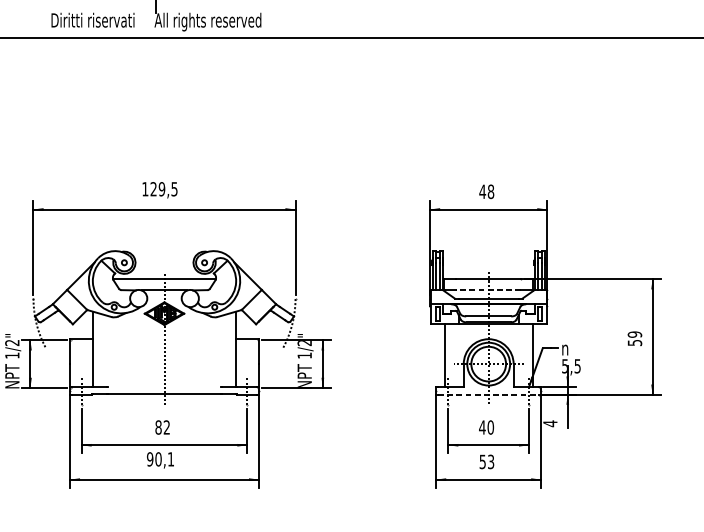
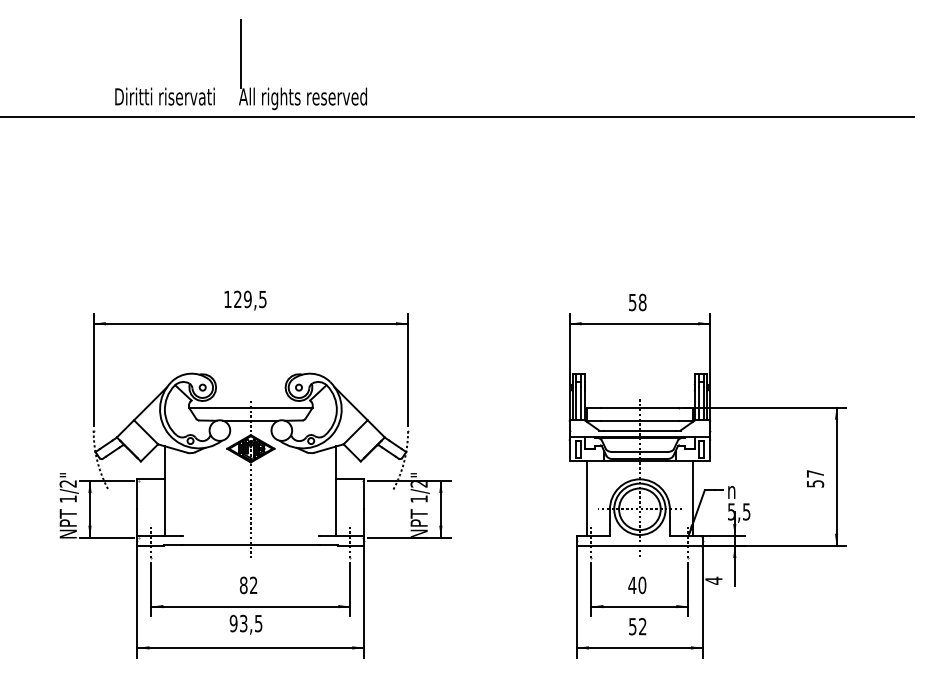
text: (482, 191) -> (632, 302), 48 -> 58
line: (488, 290) -> (639, 420), dashed -> solid
text: (635, 334) -> (815, 473), 59 -> 57
line: (488, 394) -> (639, 545), dashed -> solid
text: (164, 459) -> (250, 623), 90,1 -> 93,5
text: (490, 461) -> (642, 626), 53 -> 52

